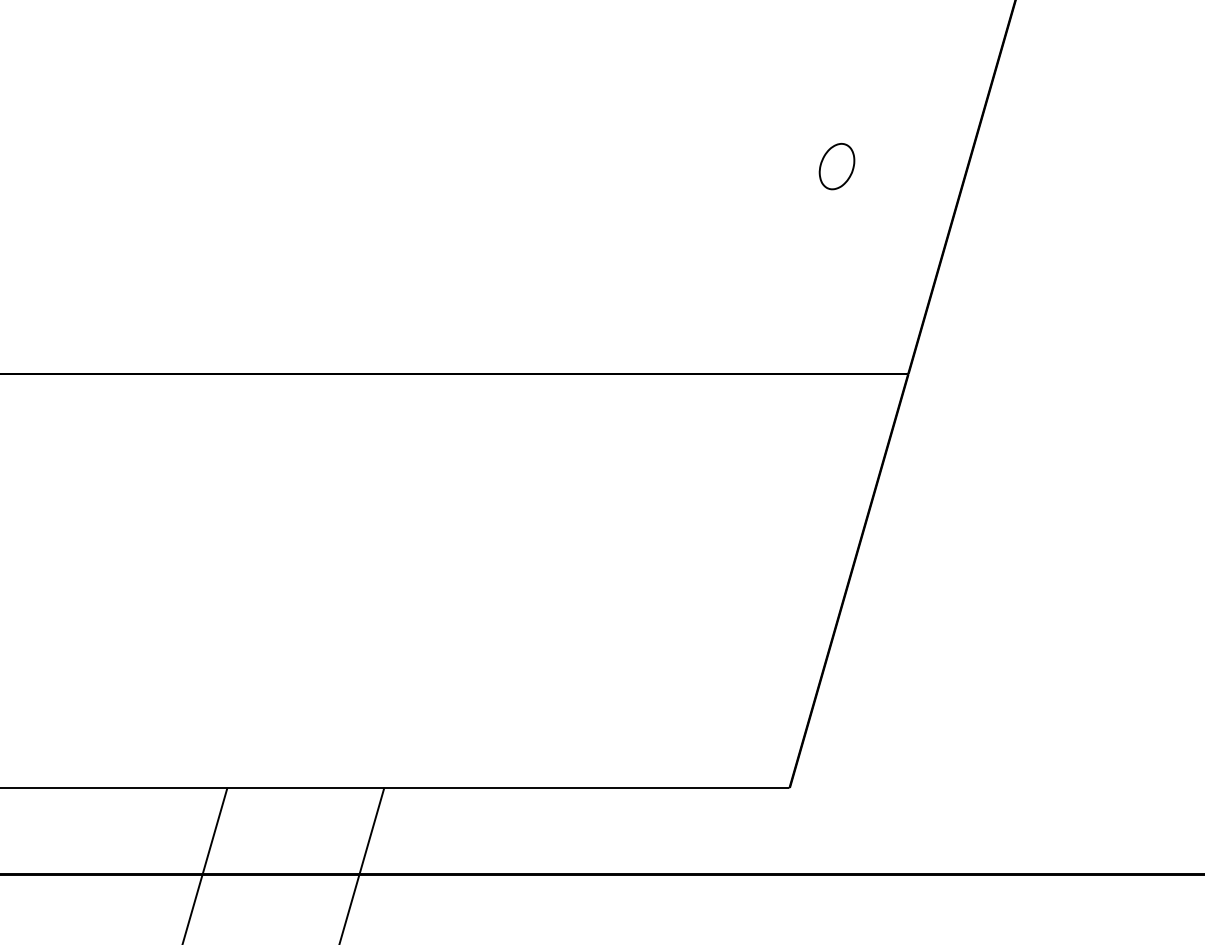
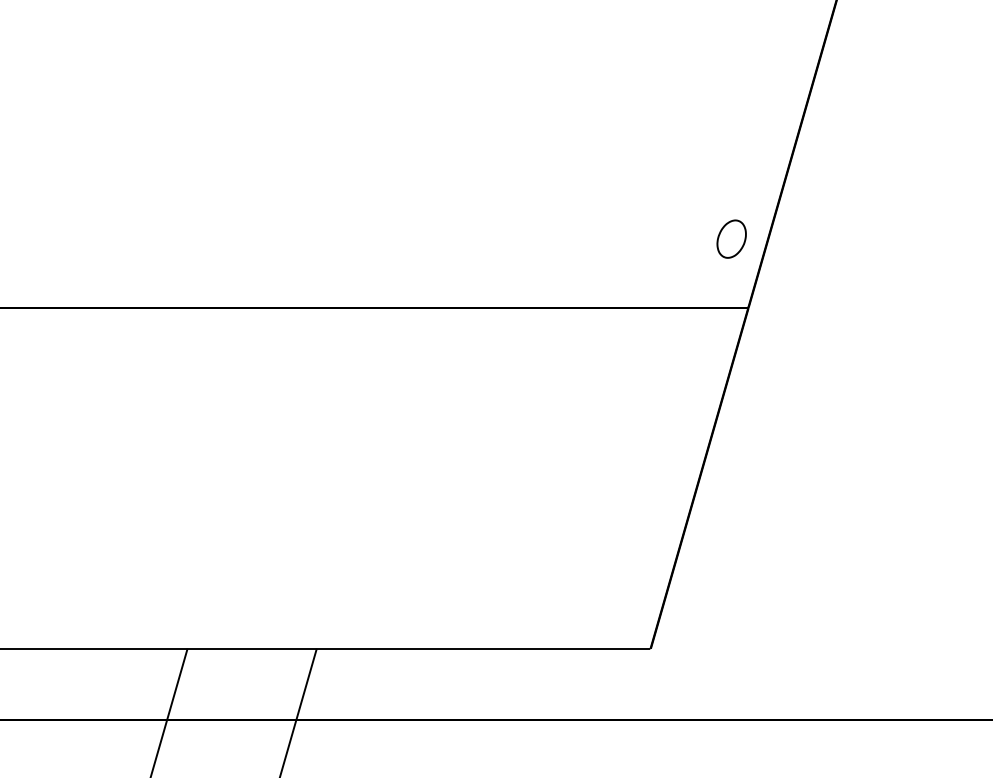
part: (836, 166) -> (731, 239), moved

